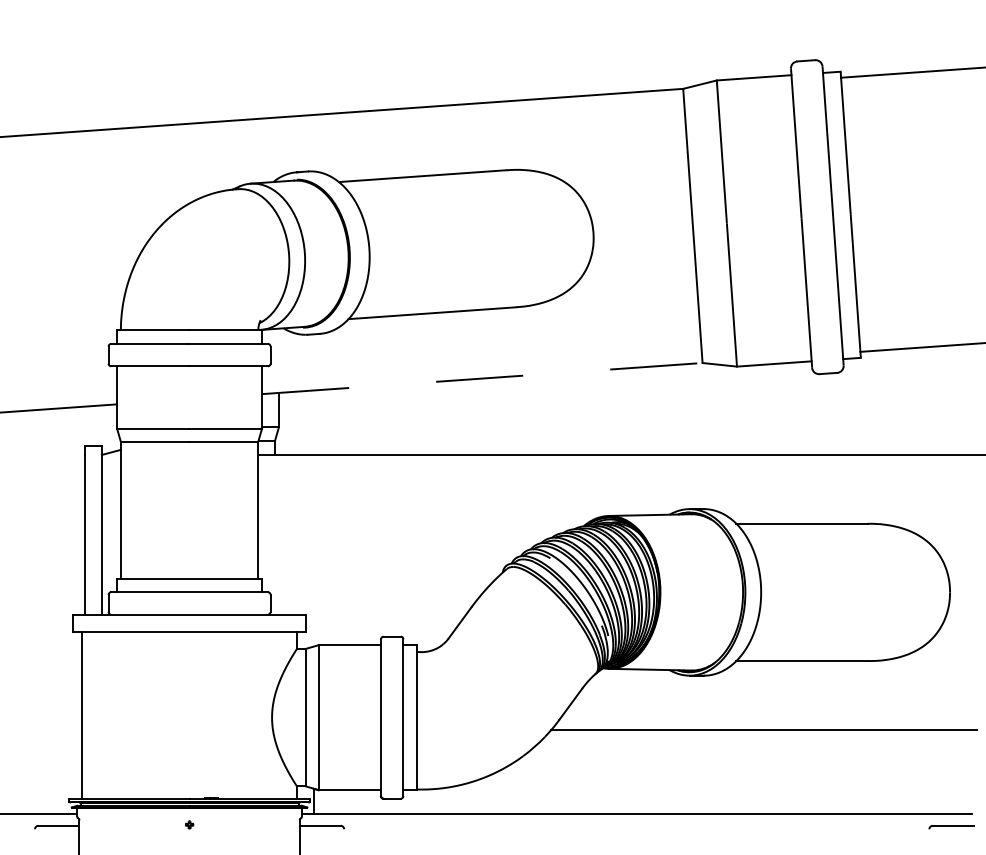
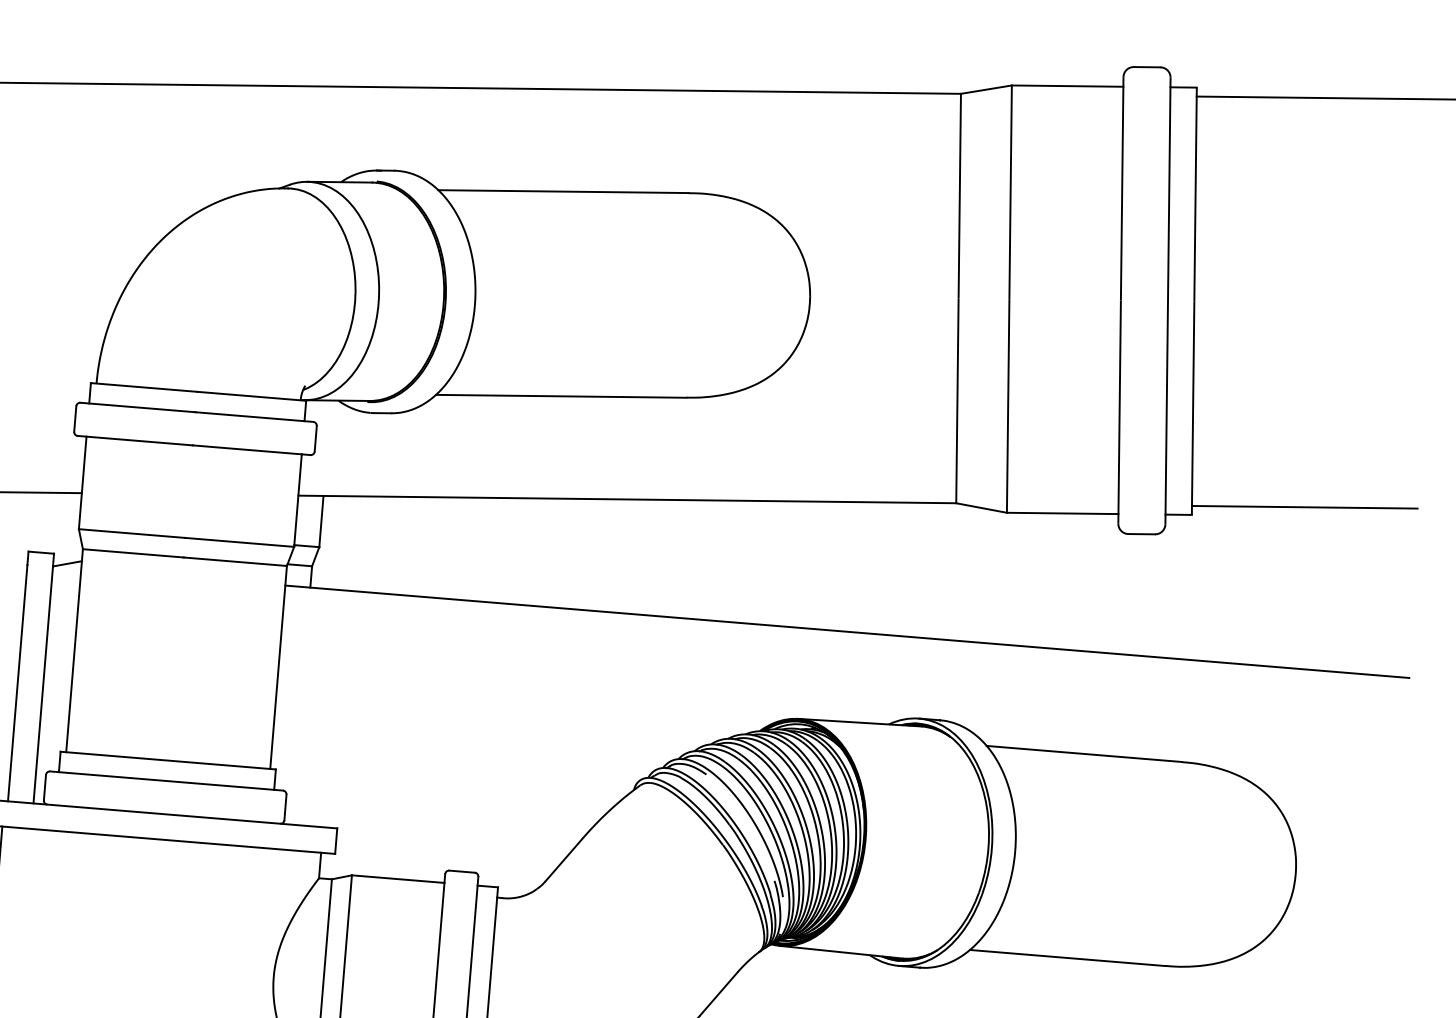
line: (482, 378) -> (627, 499), dashed -> solid

